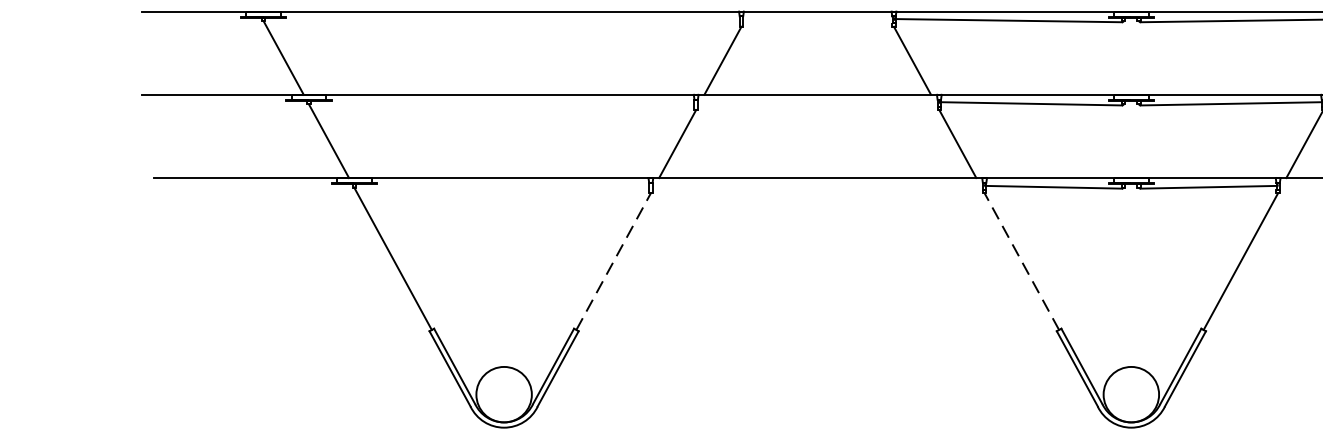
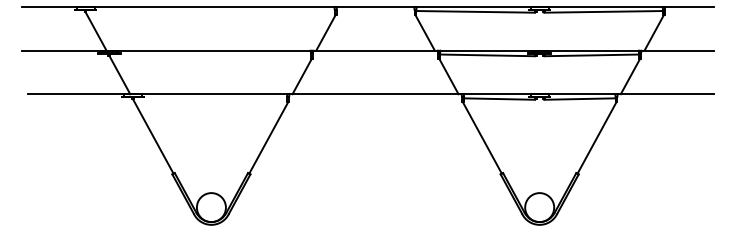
line: (613, 260) -> (268, 137), dashed -> solid
line: (1022, 260) -> (482, 137), dashed -> solid

